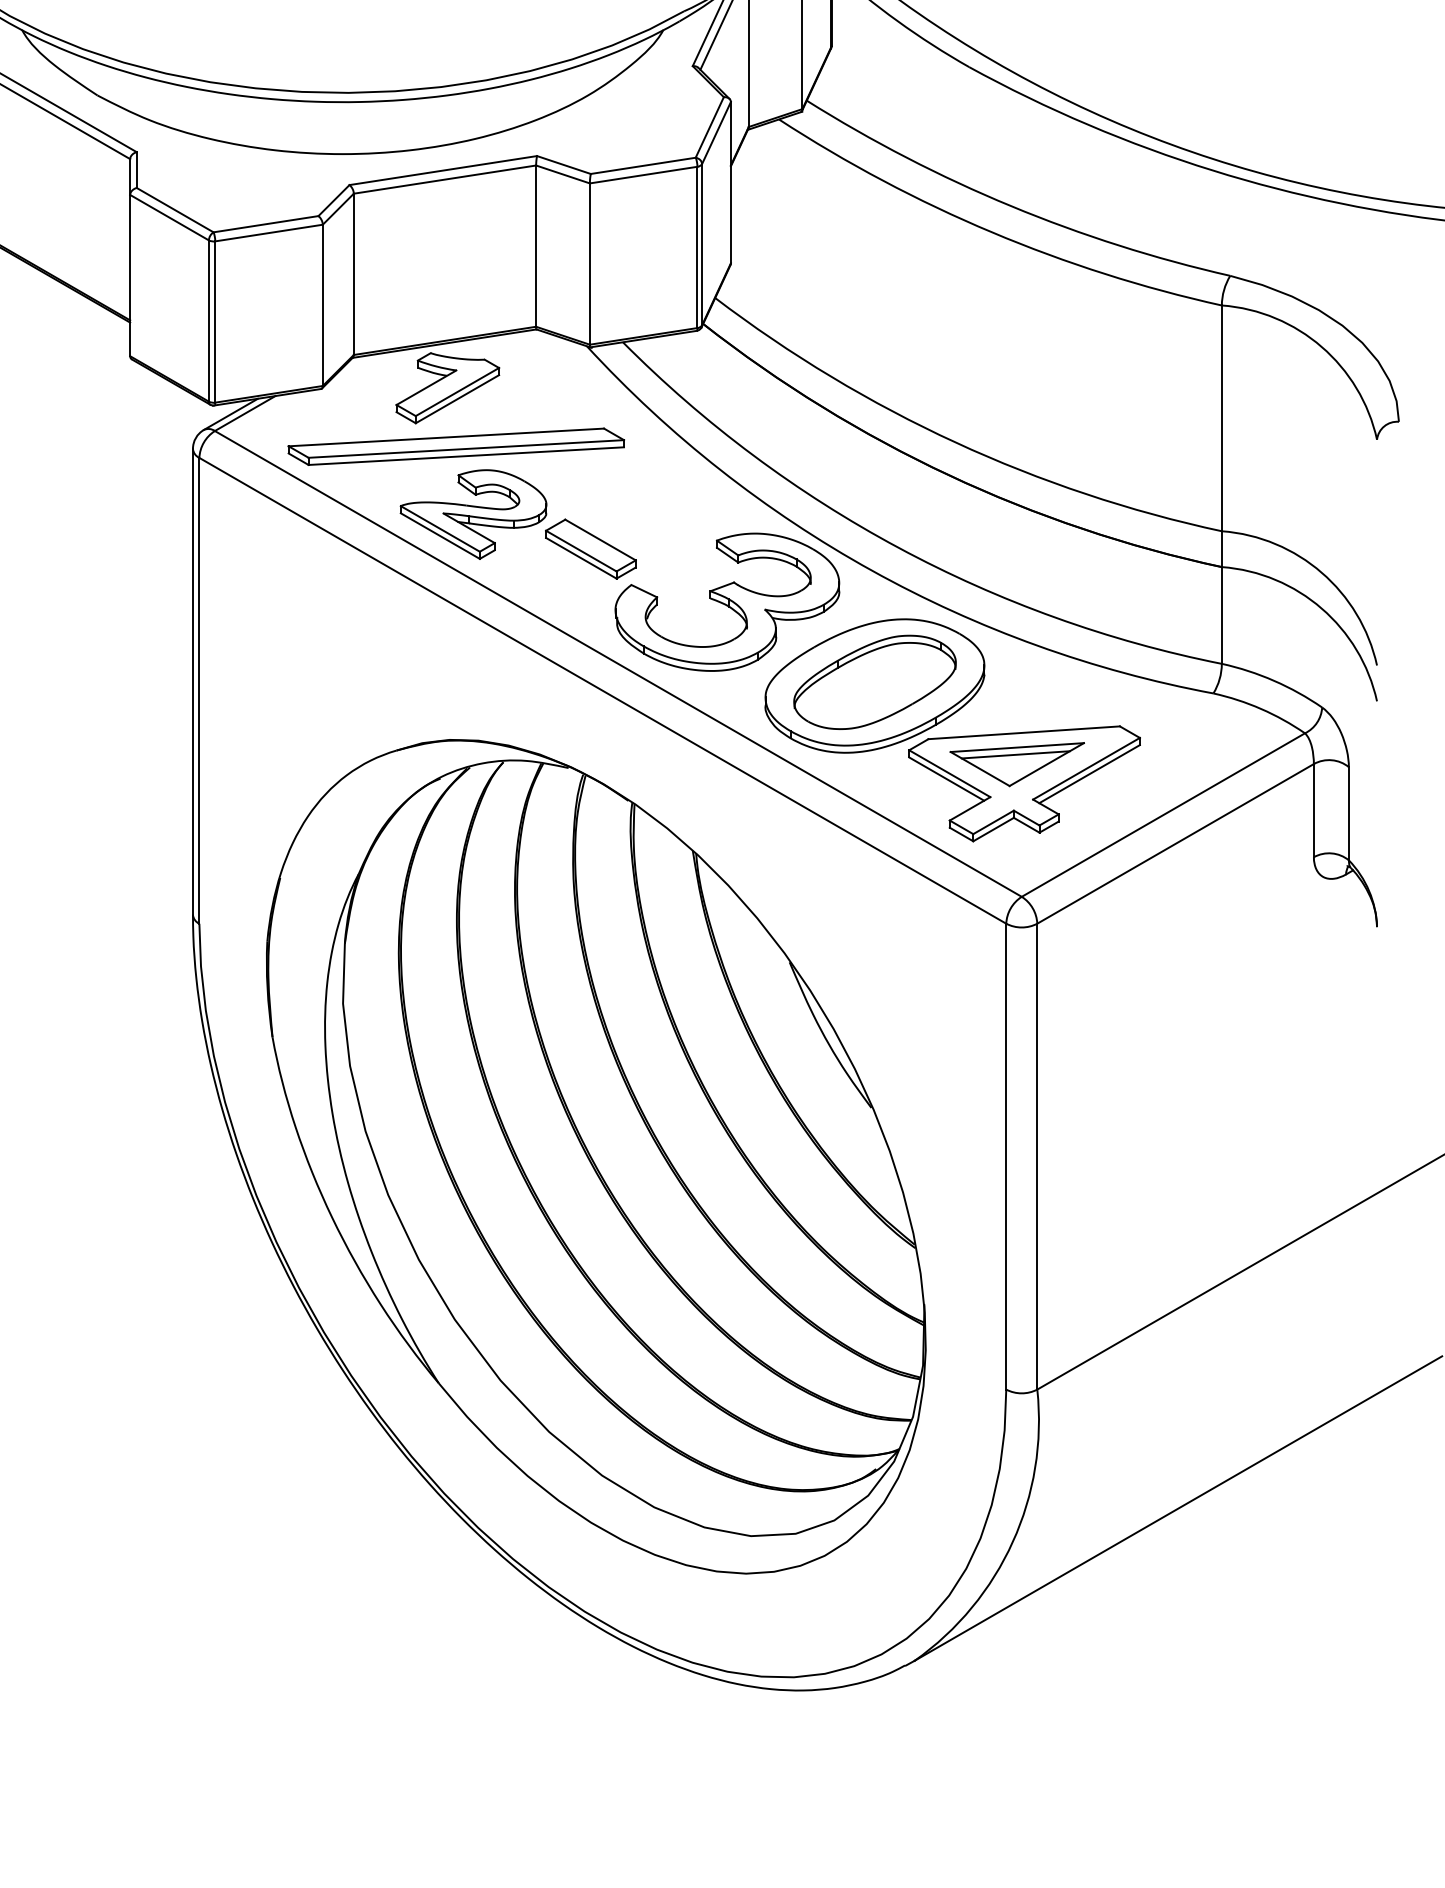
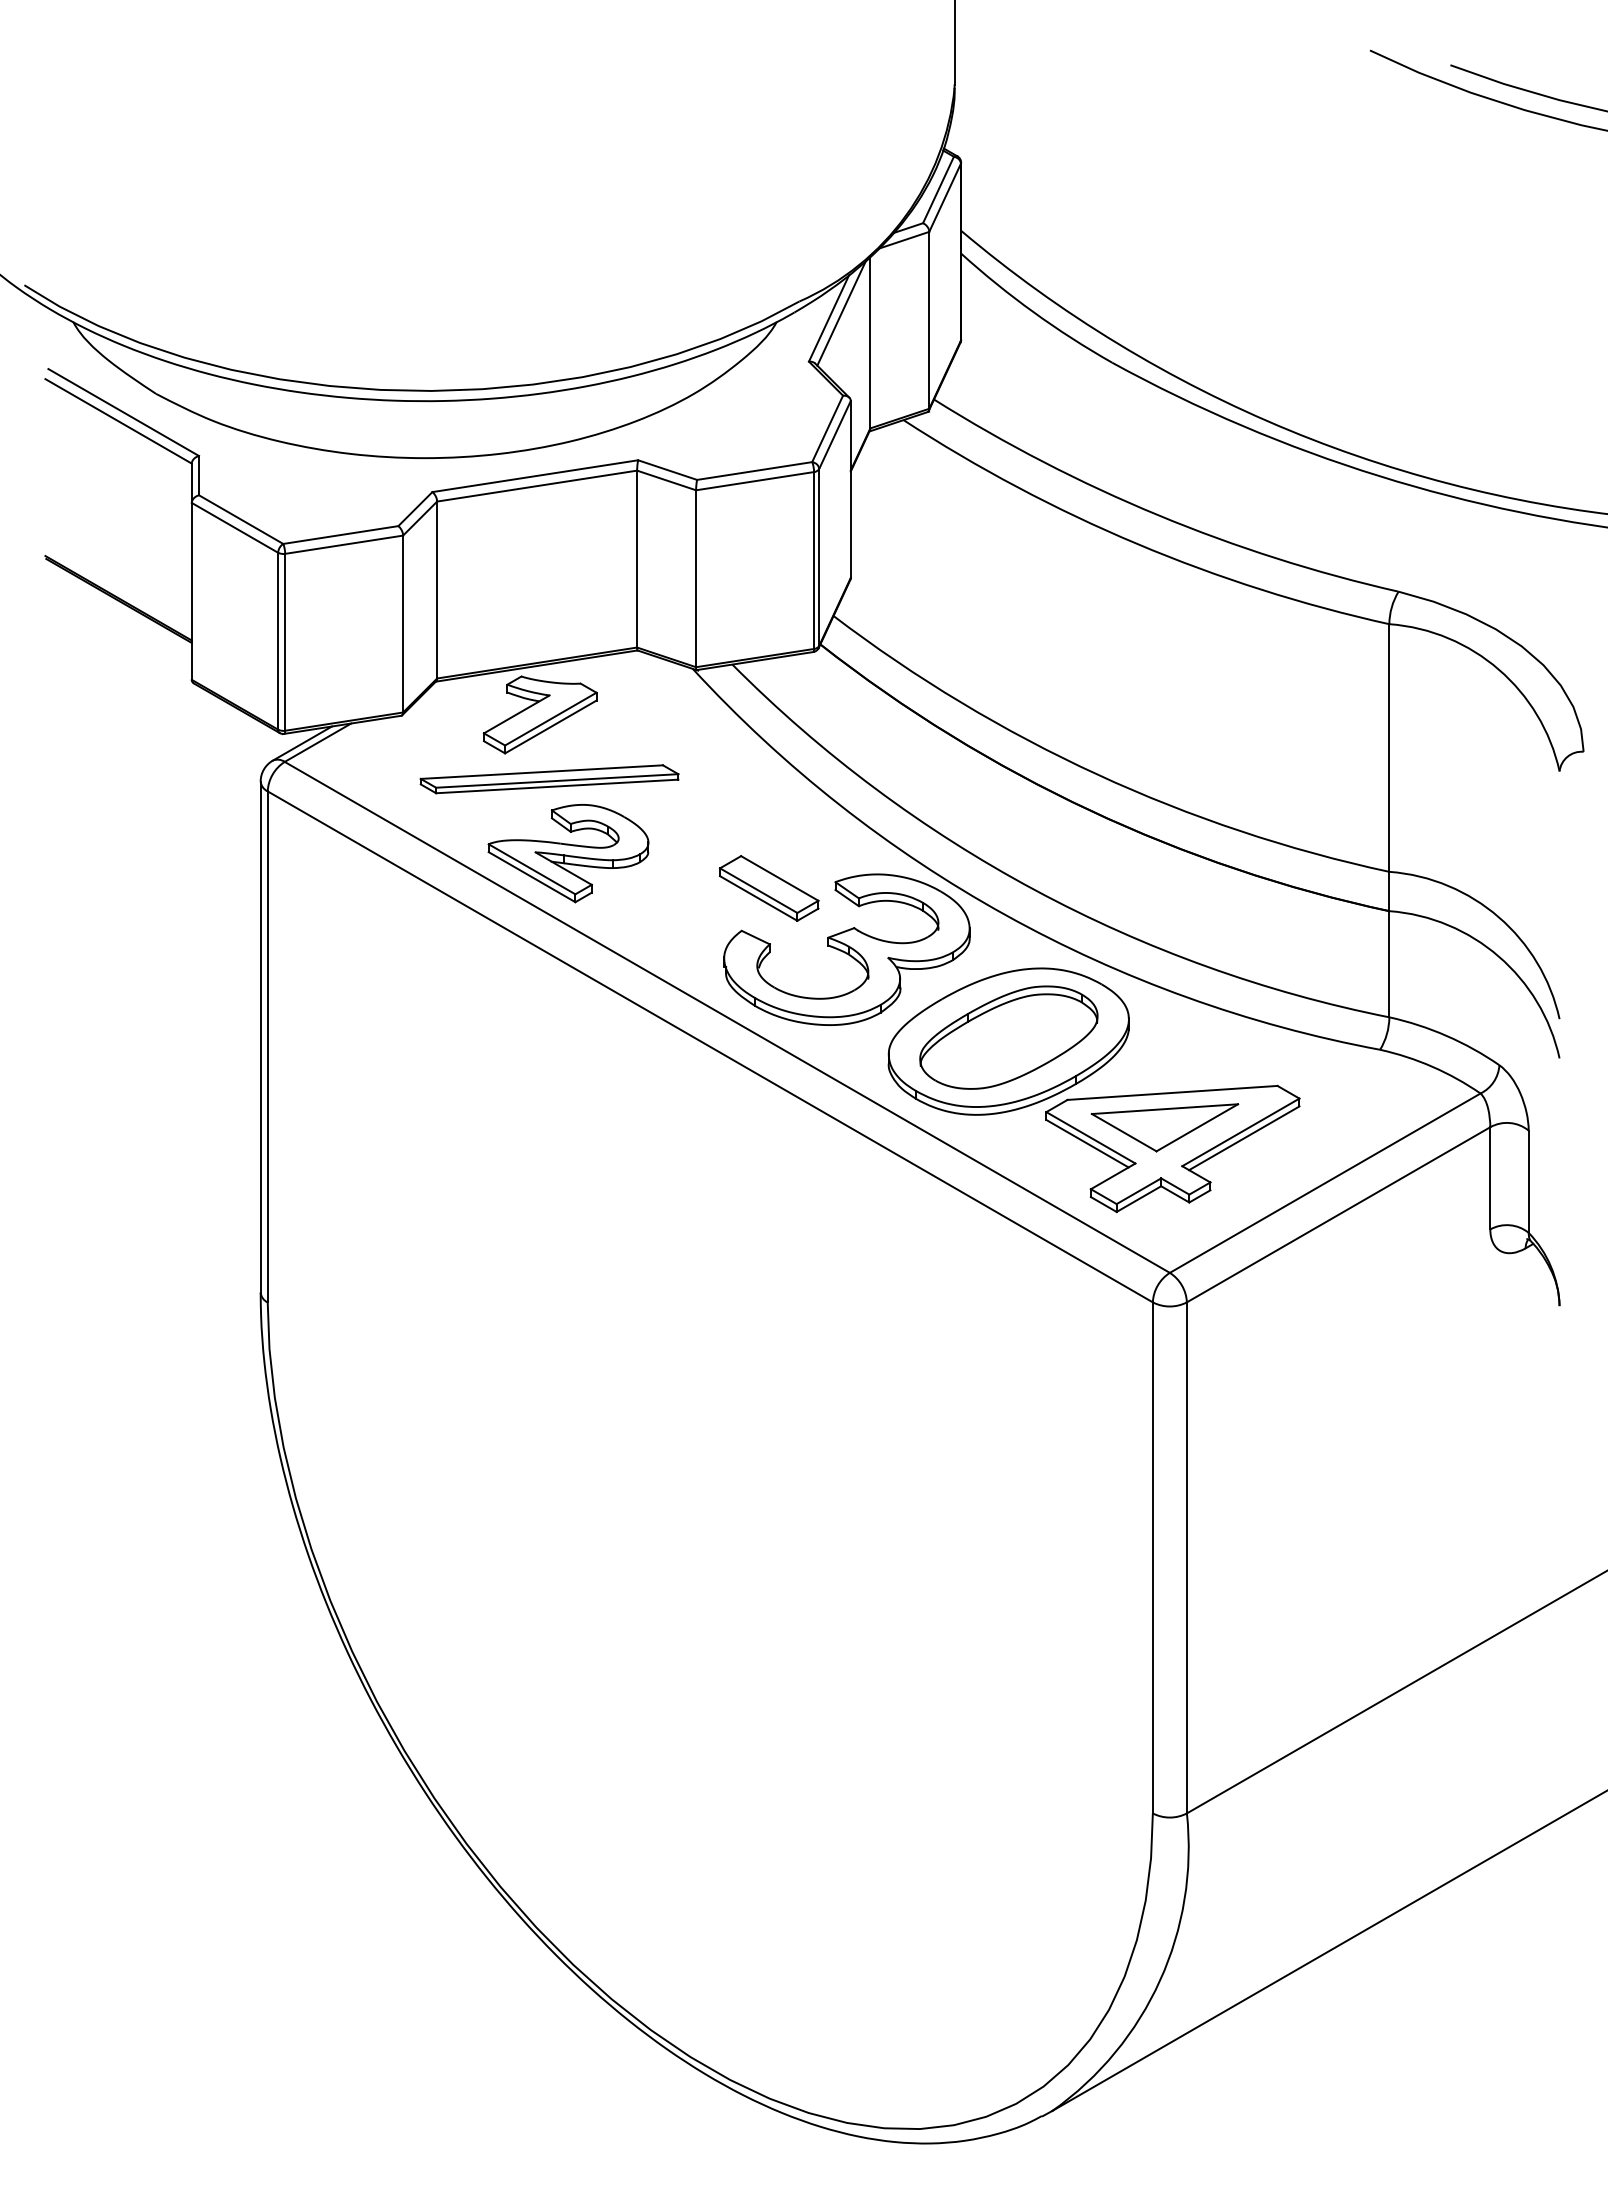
part: (456, 447) -> (549, 779), size x0.7
part: (590, 549) -> (768, 888), moved
line: (1015, 755) -> (1163, 1117), removed
part: (595, 1156) -> (702, 1557), removed

